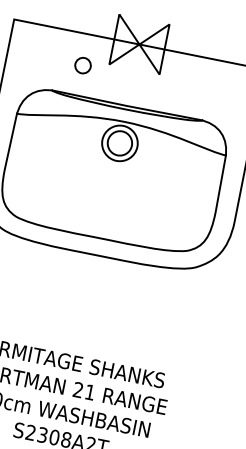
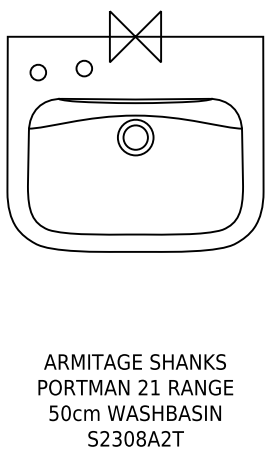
part: (36, 60) -> (37, 72), added

